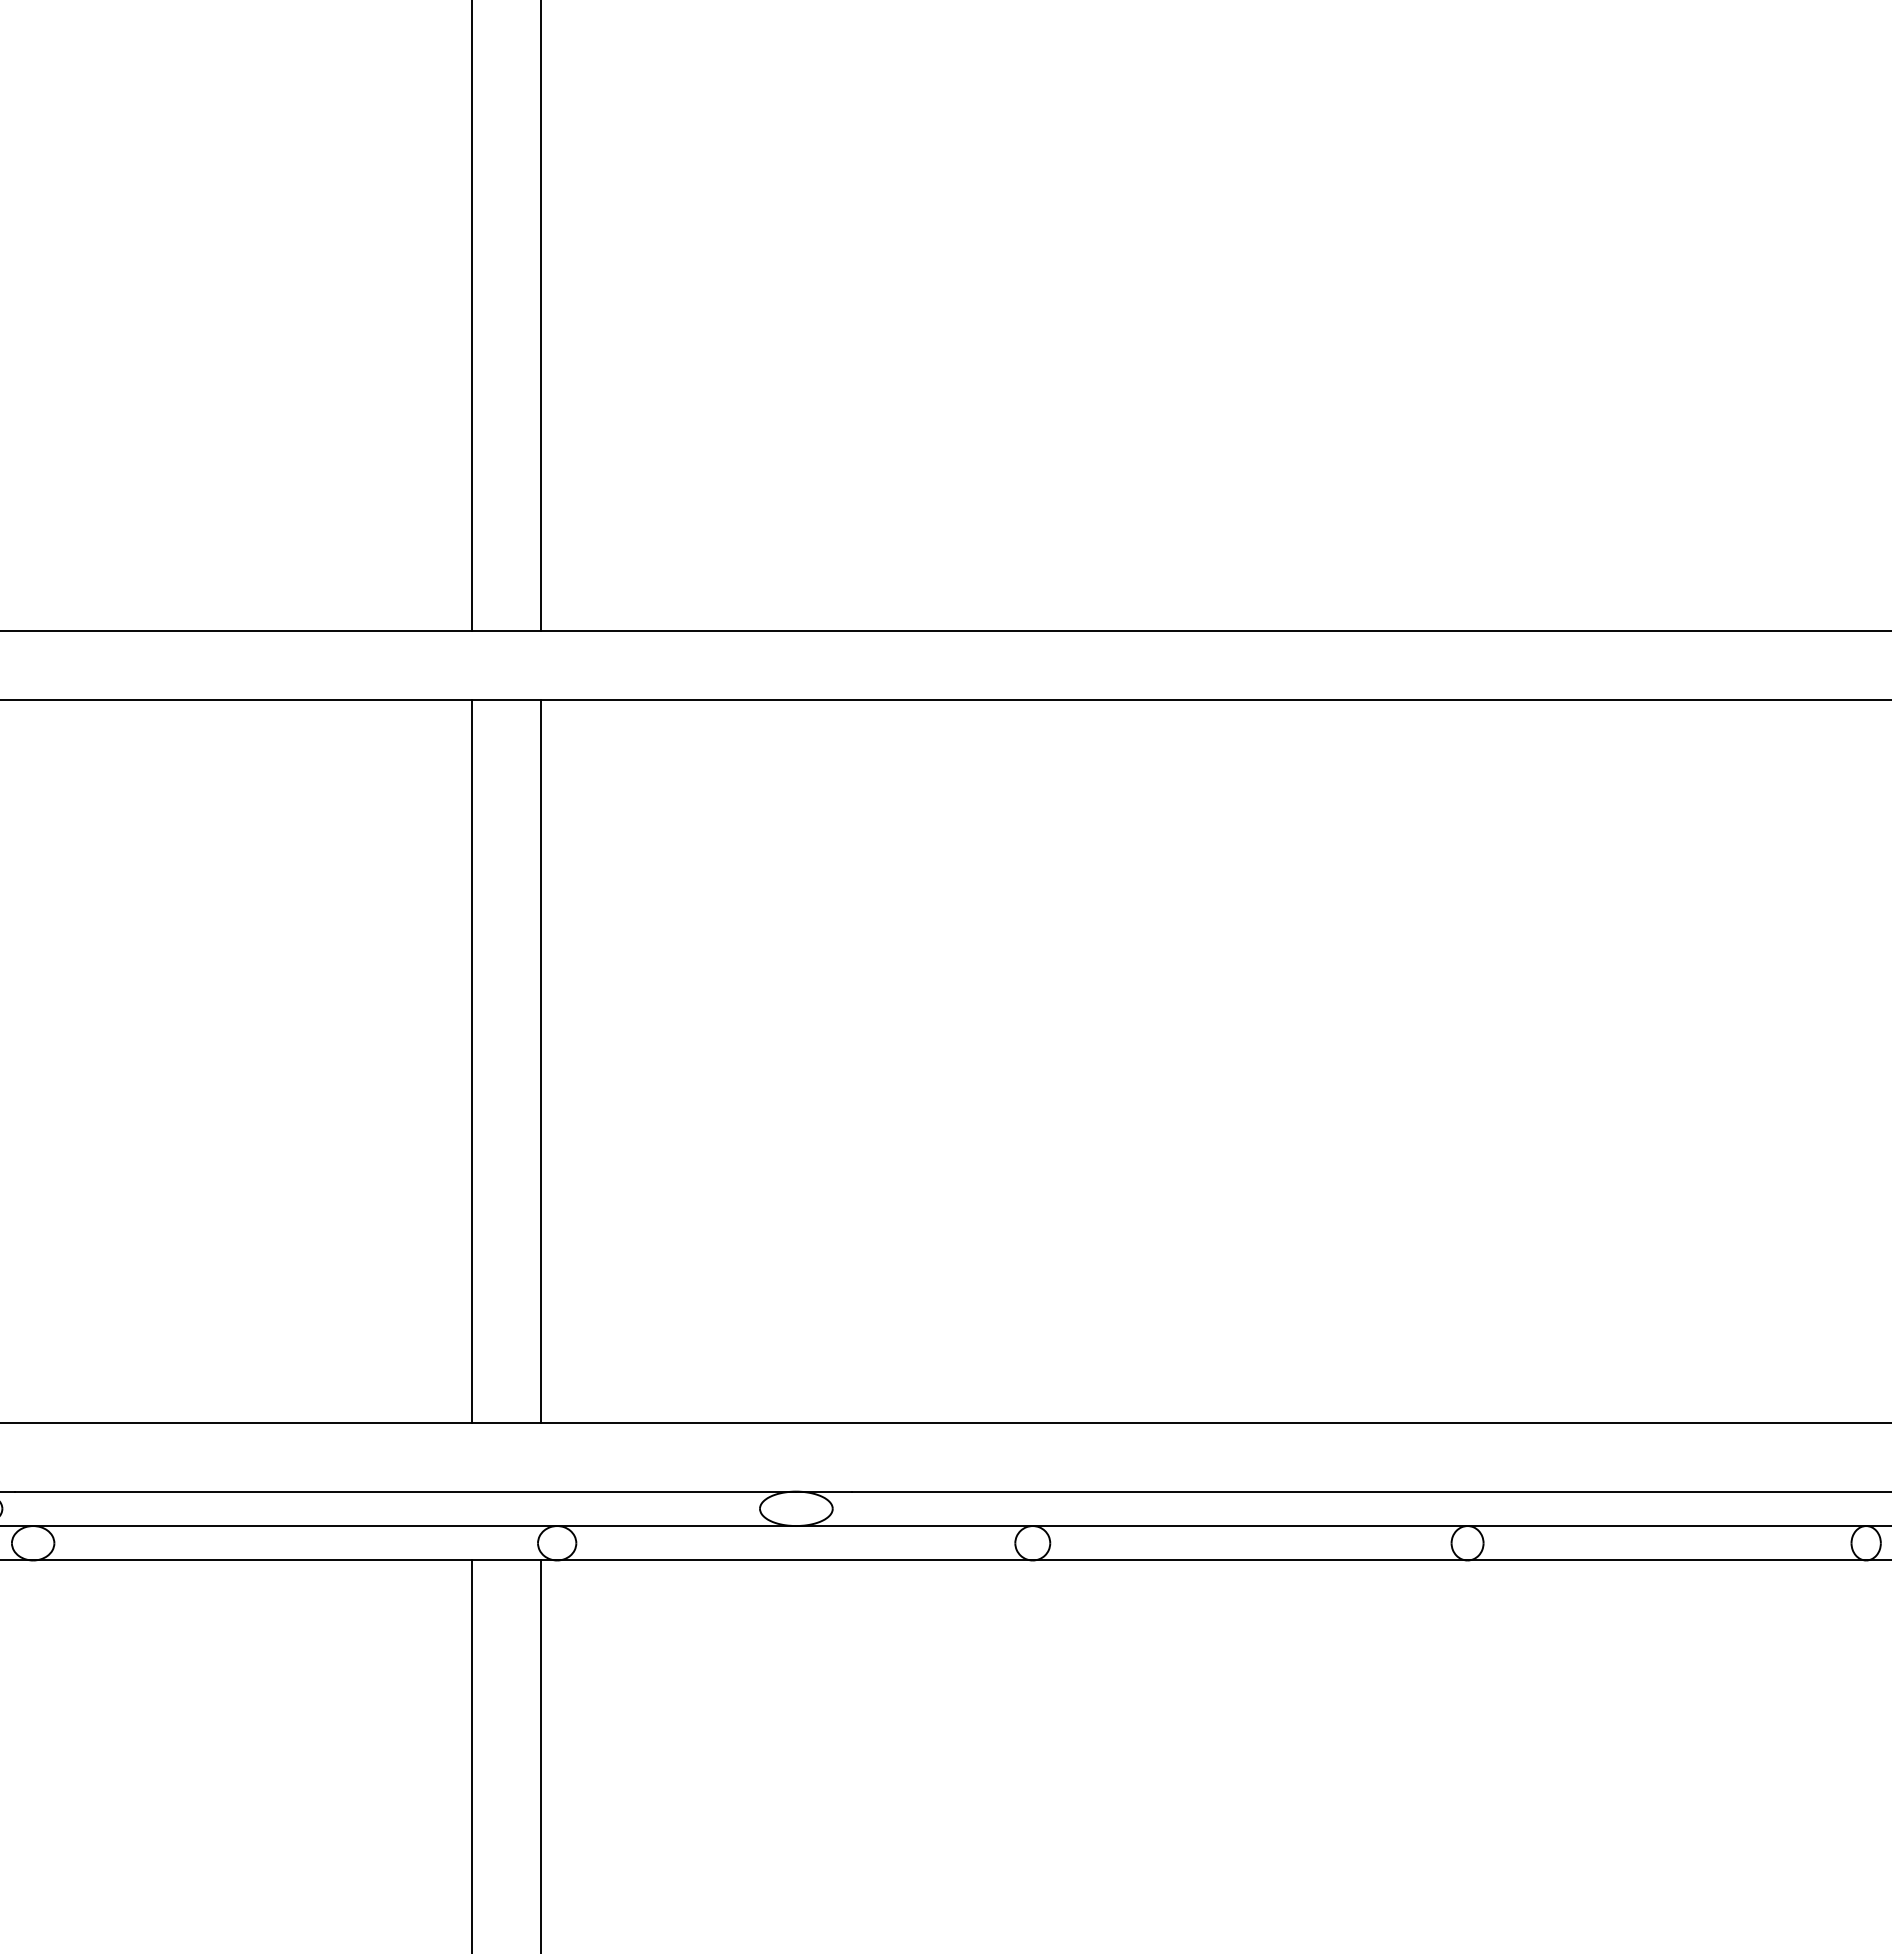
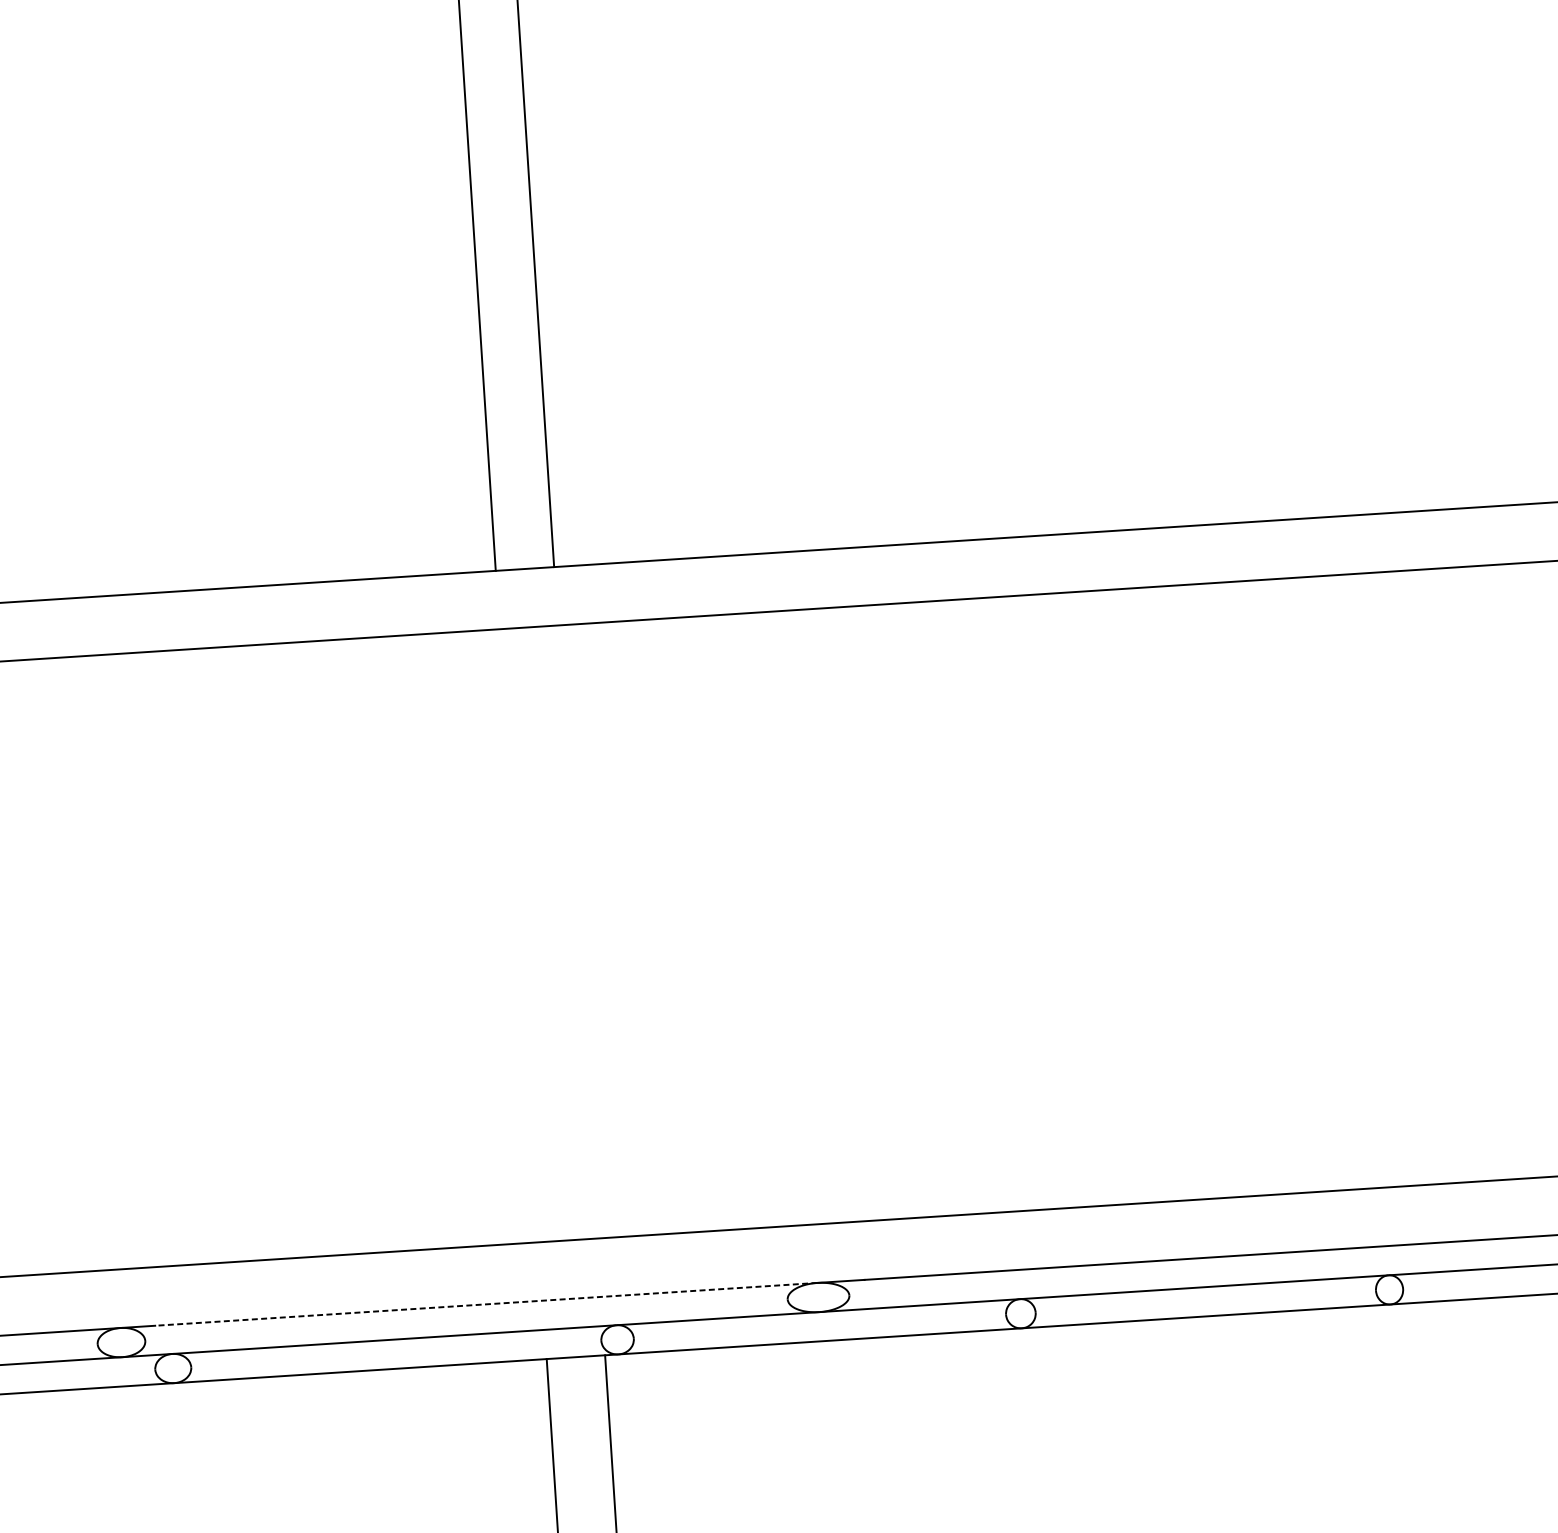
line: (472, 1060) -> (519, 935), removed
line: (541, 1060) -> (577, 931), removed
line: (405, 1491) -> (486, 1304), solid -> dashed

